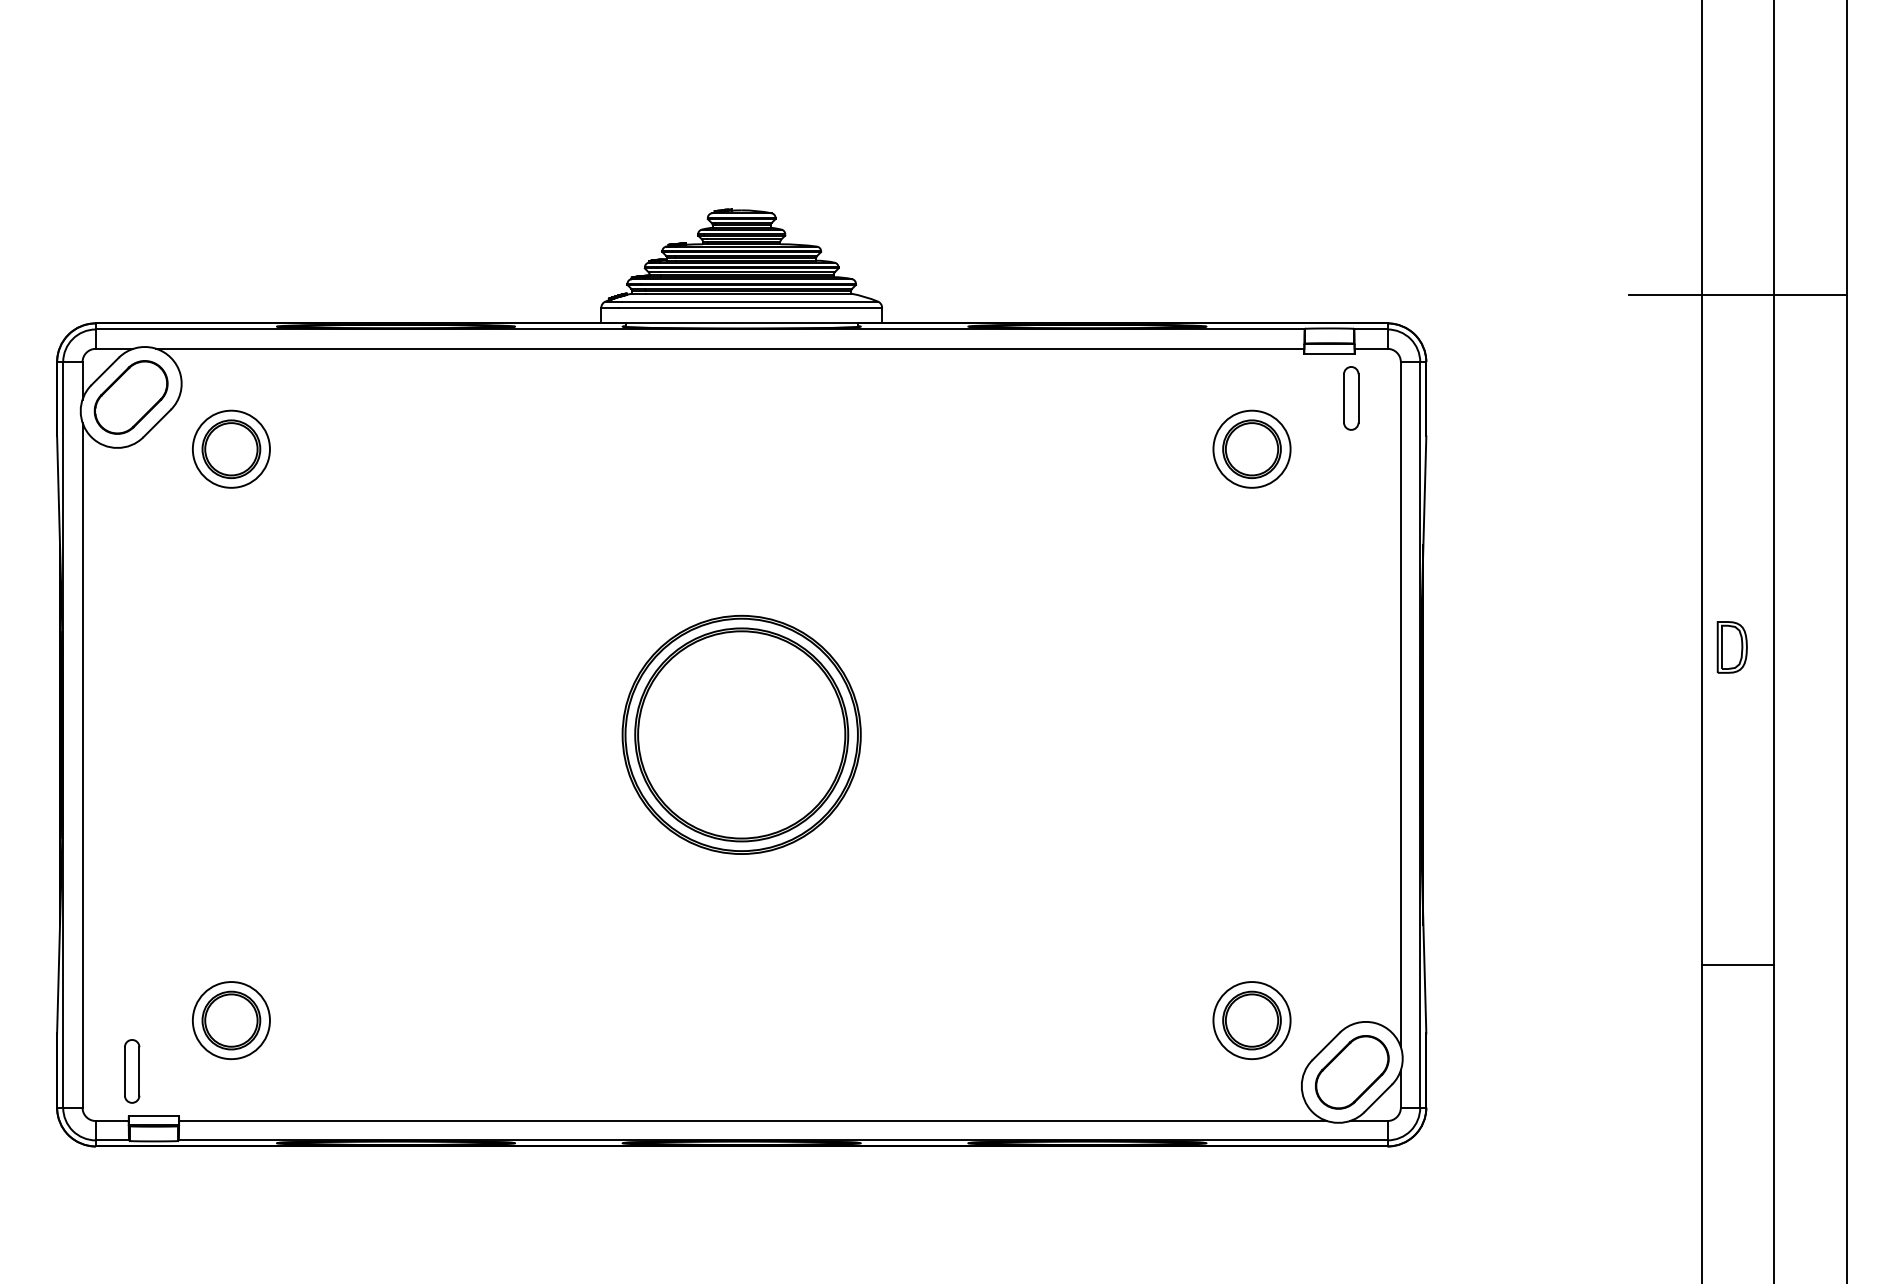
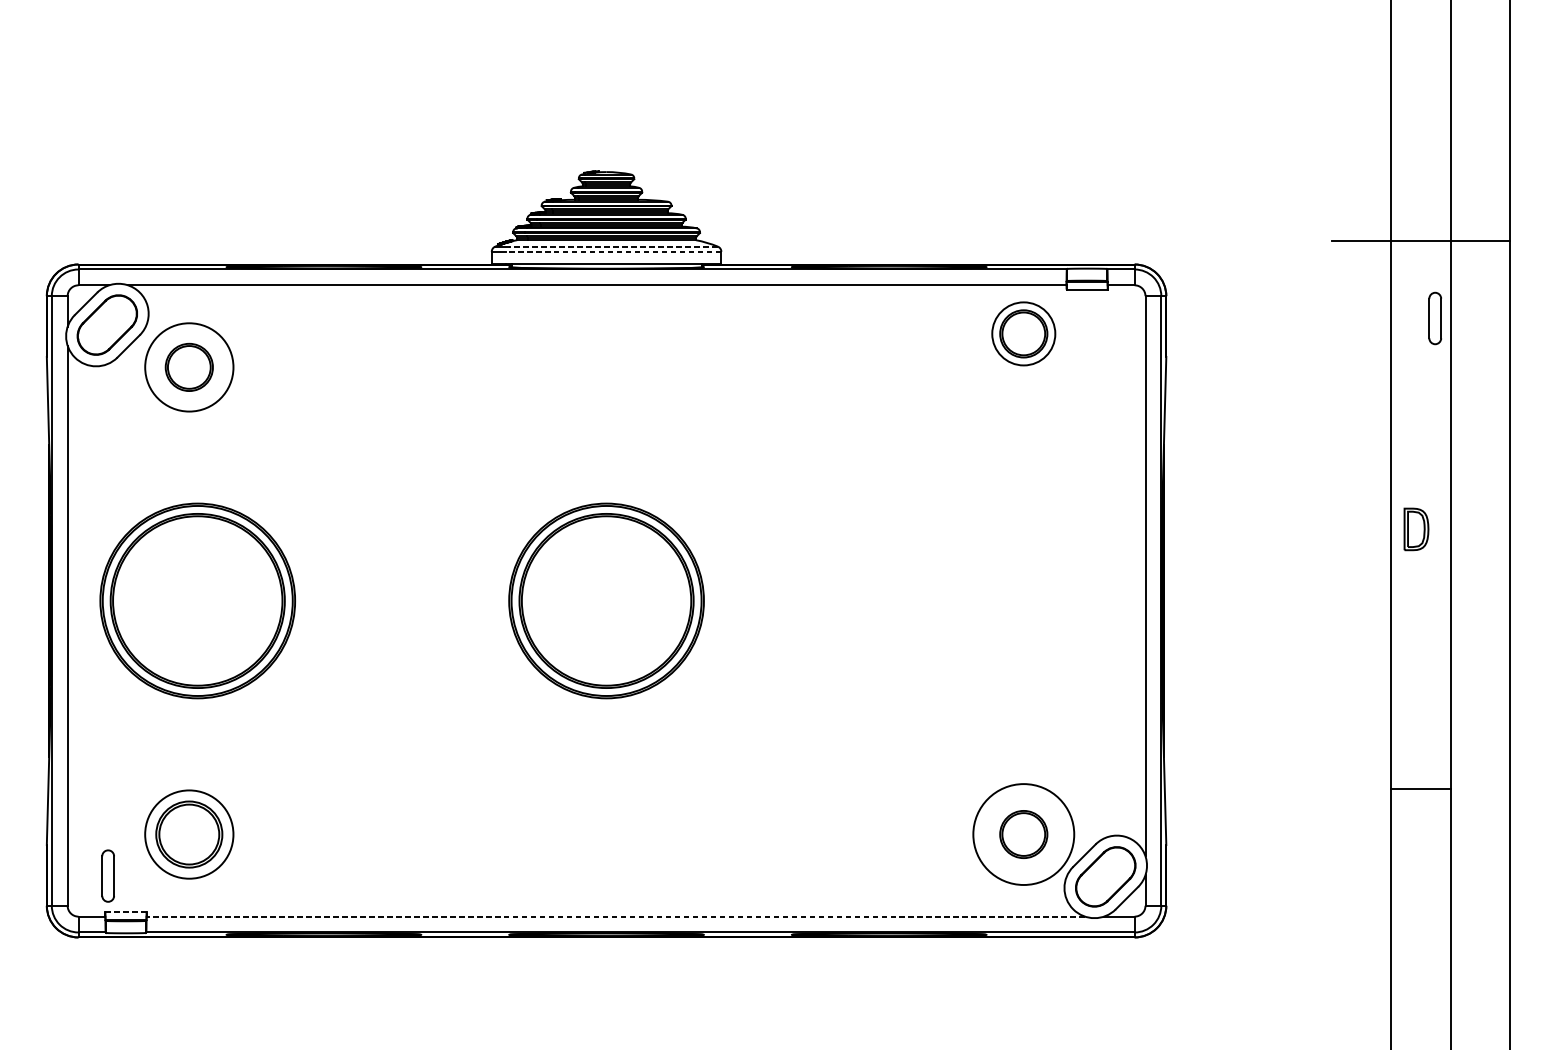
line: (750, 301) -> (613, 246), solid -> dashed
line: (750, 307) -> (613, 251), solid -> dashed
part: (1351, 398) -> (1435, 318), moved
circle: (230, 448) -> (188, 366), size x1.4
part: (1251, 448) -> (1023, 333), moved
part: (241, 734) -> (197, 600), added
part: (231, 1020) -> (189, 834), size x1.4
circle: (1251, 1020) -> (1023, 834), size x1.6
line: (153, 1115) -> (125, 912), solid -> dashed
line: (753, 1121) -> (616, 917), solid -> dashed

